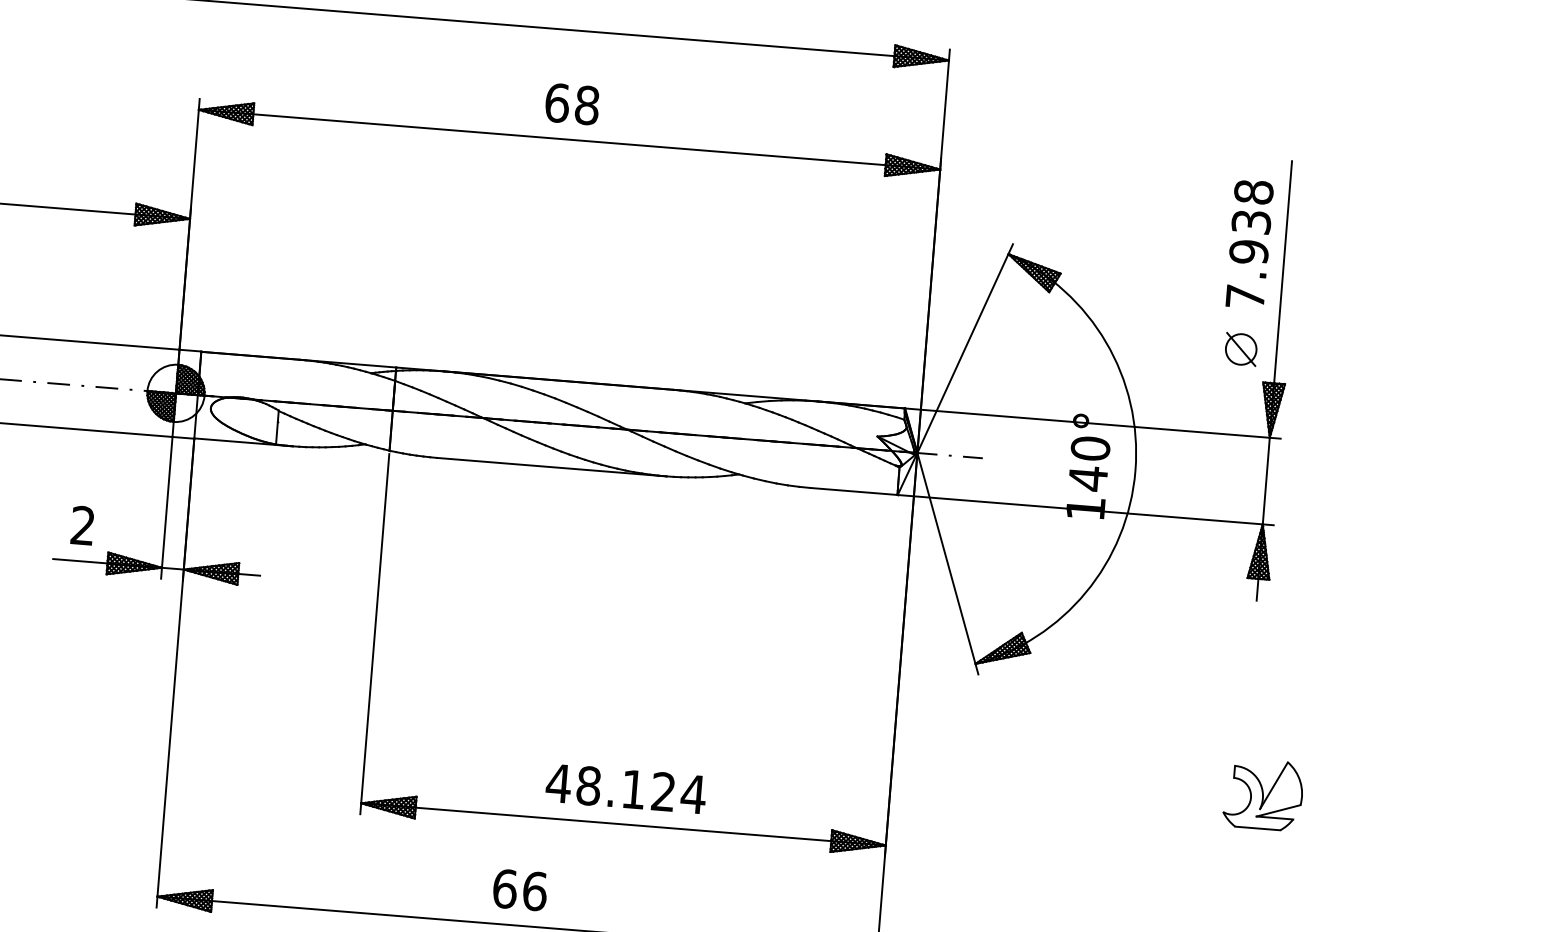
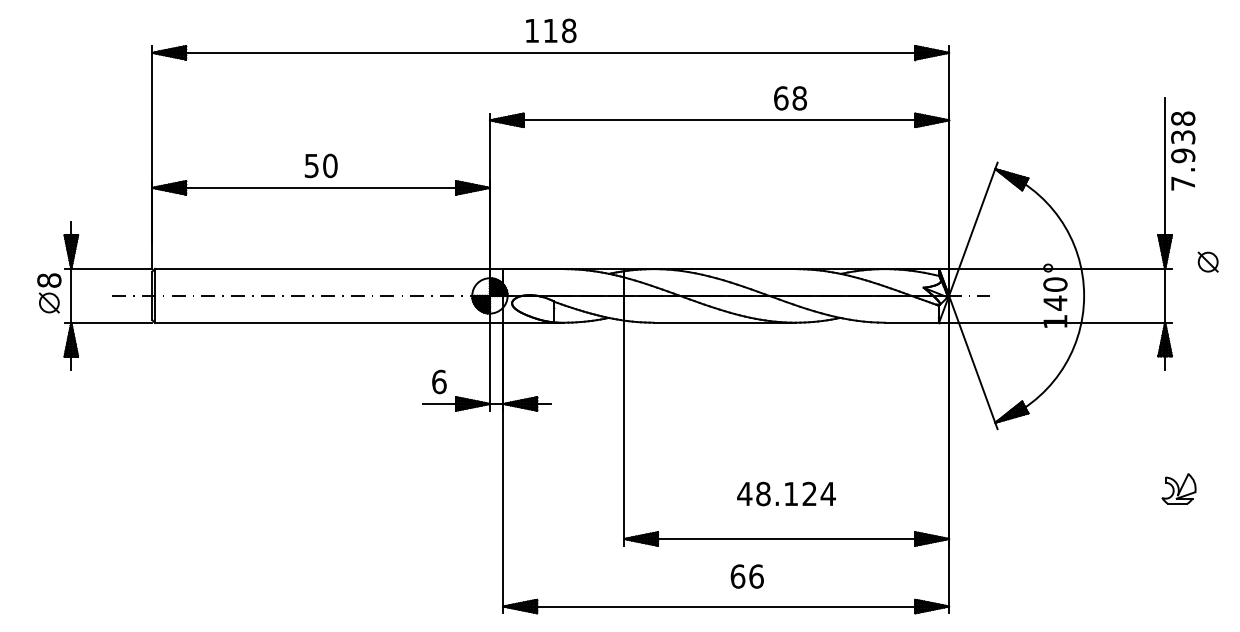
text: (572, 104) -> (790, 98), moved
text: (1250, 243) -> (1183, 150), moved
part: (1240, 348) -> (1207, 261), moved
text: (83, 525) -> (439, 381), 2 -> 6
text: (626, 788) -> (786, 493), moved
part: (1262, 793) -> (1178, 488), size x0.7
text: (518, 889) -> (746, 576), moved

